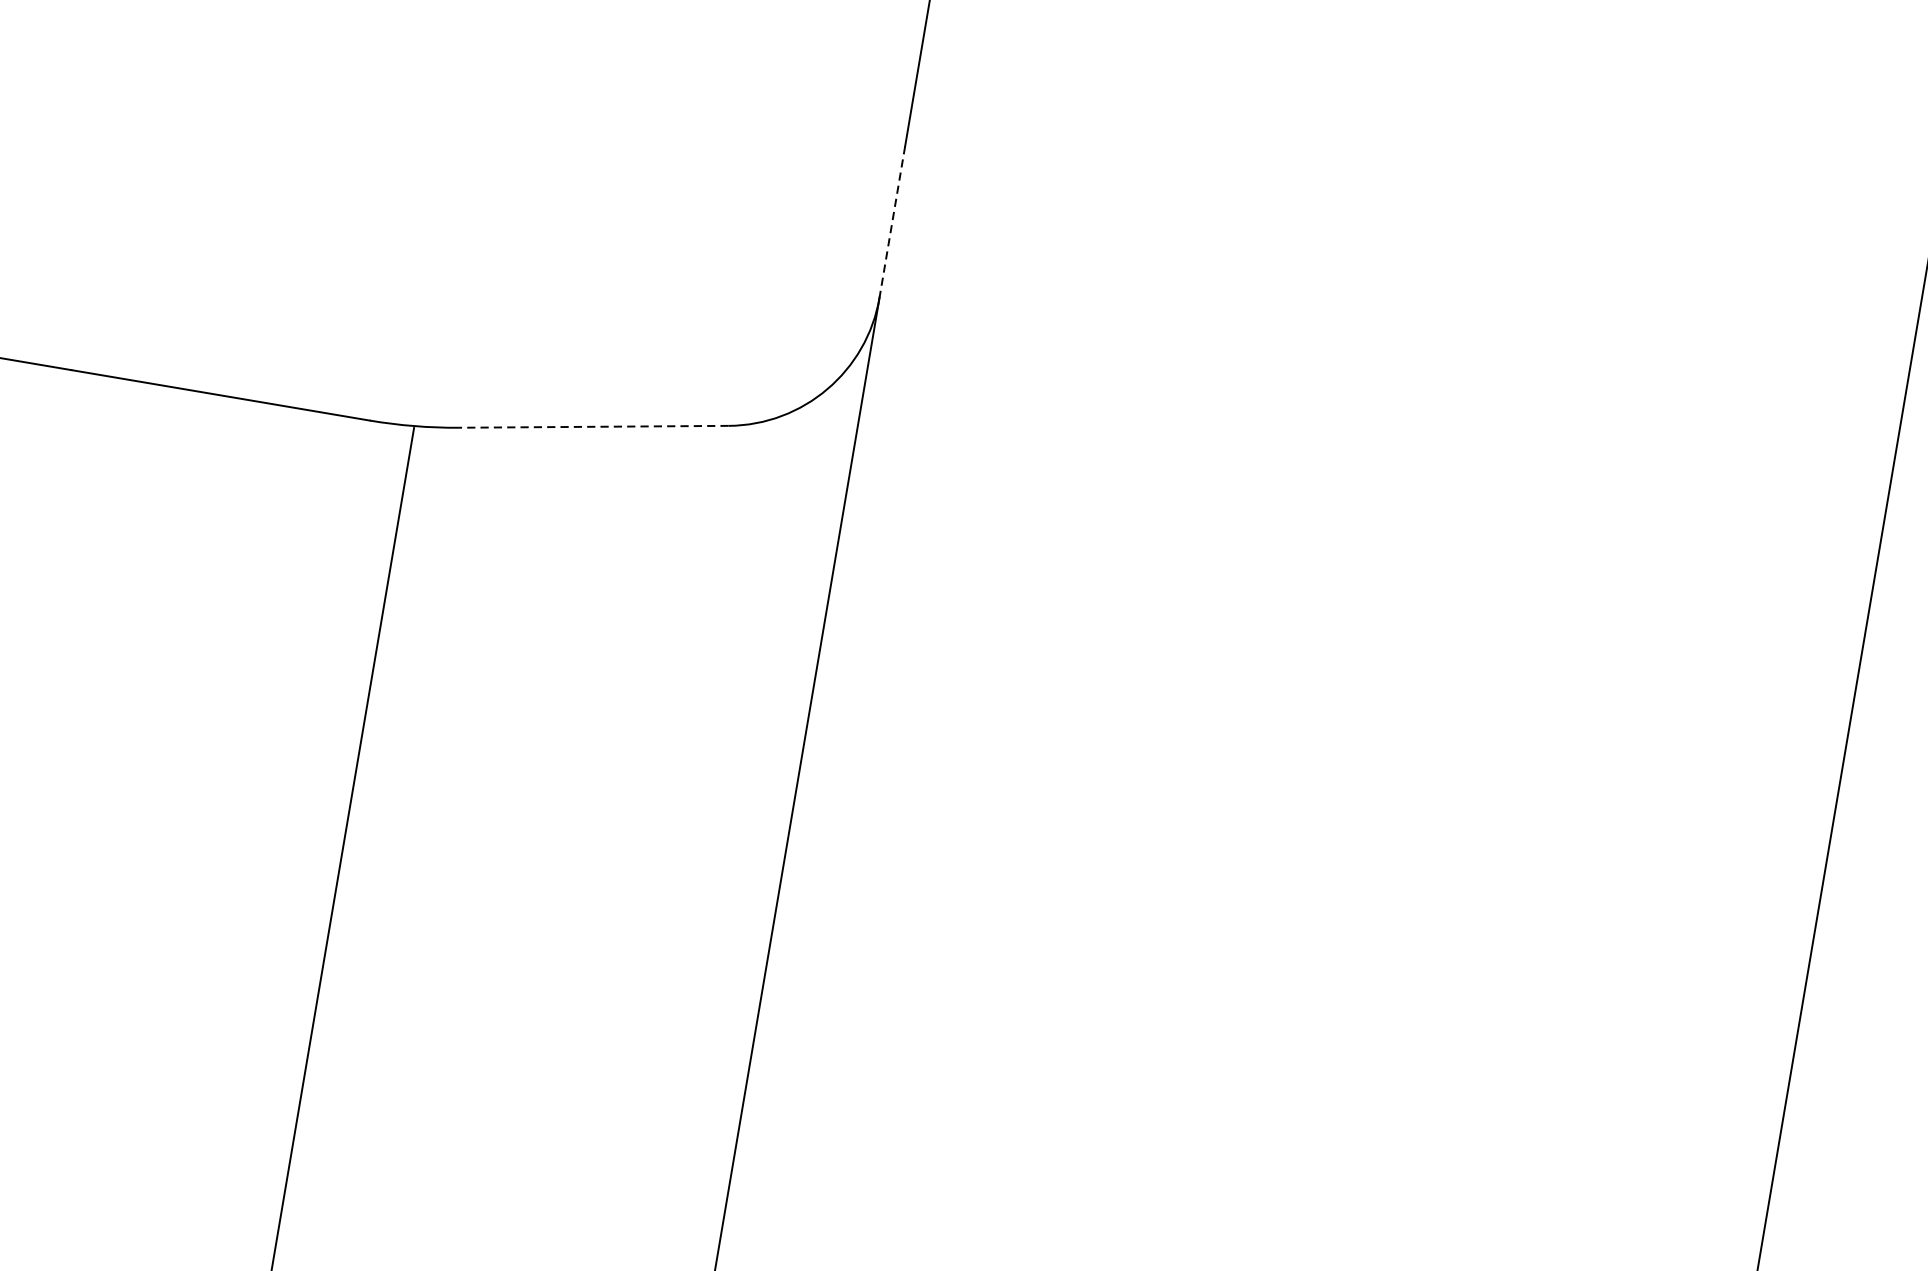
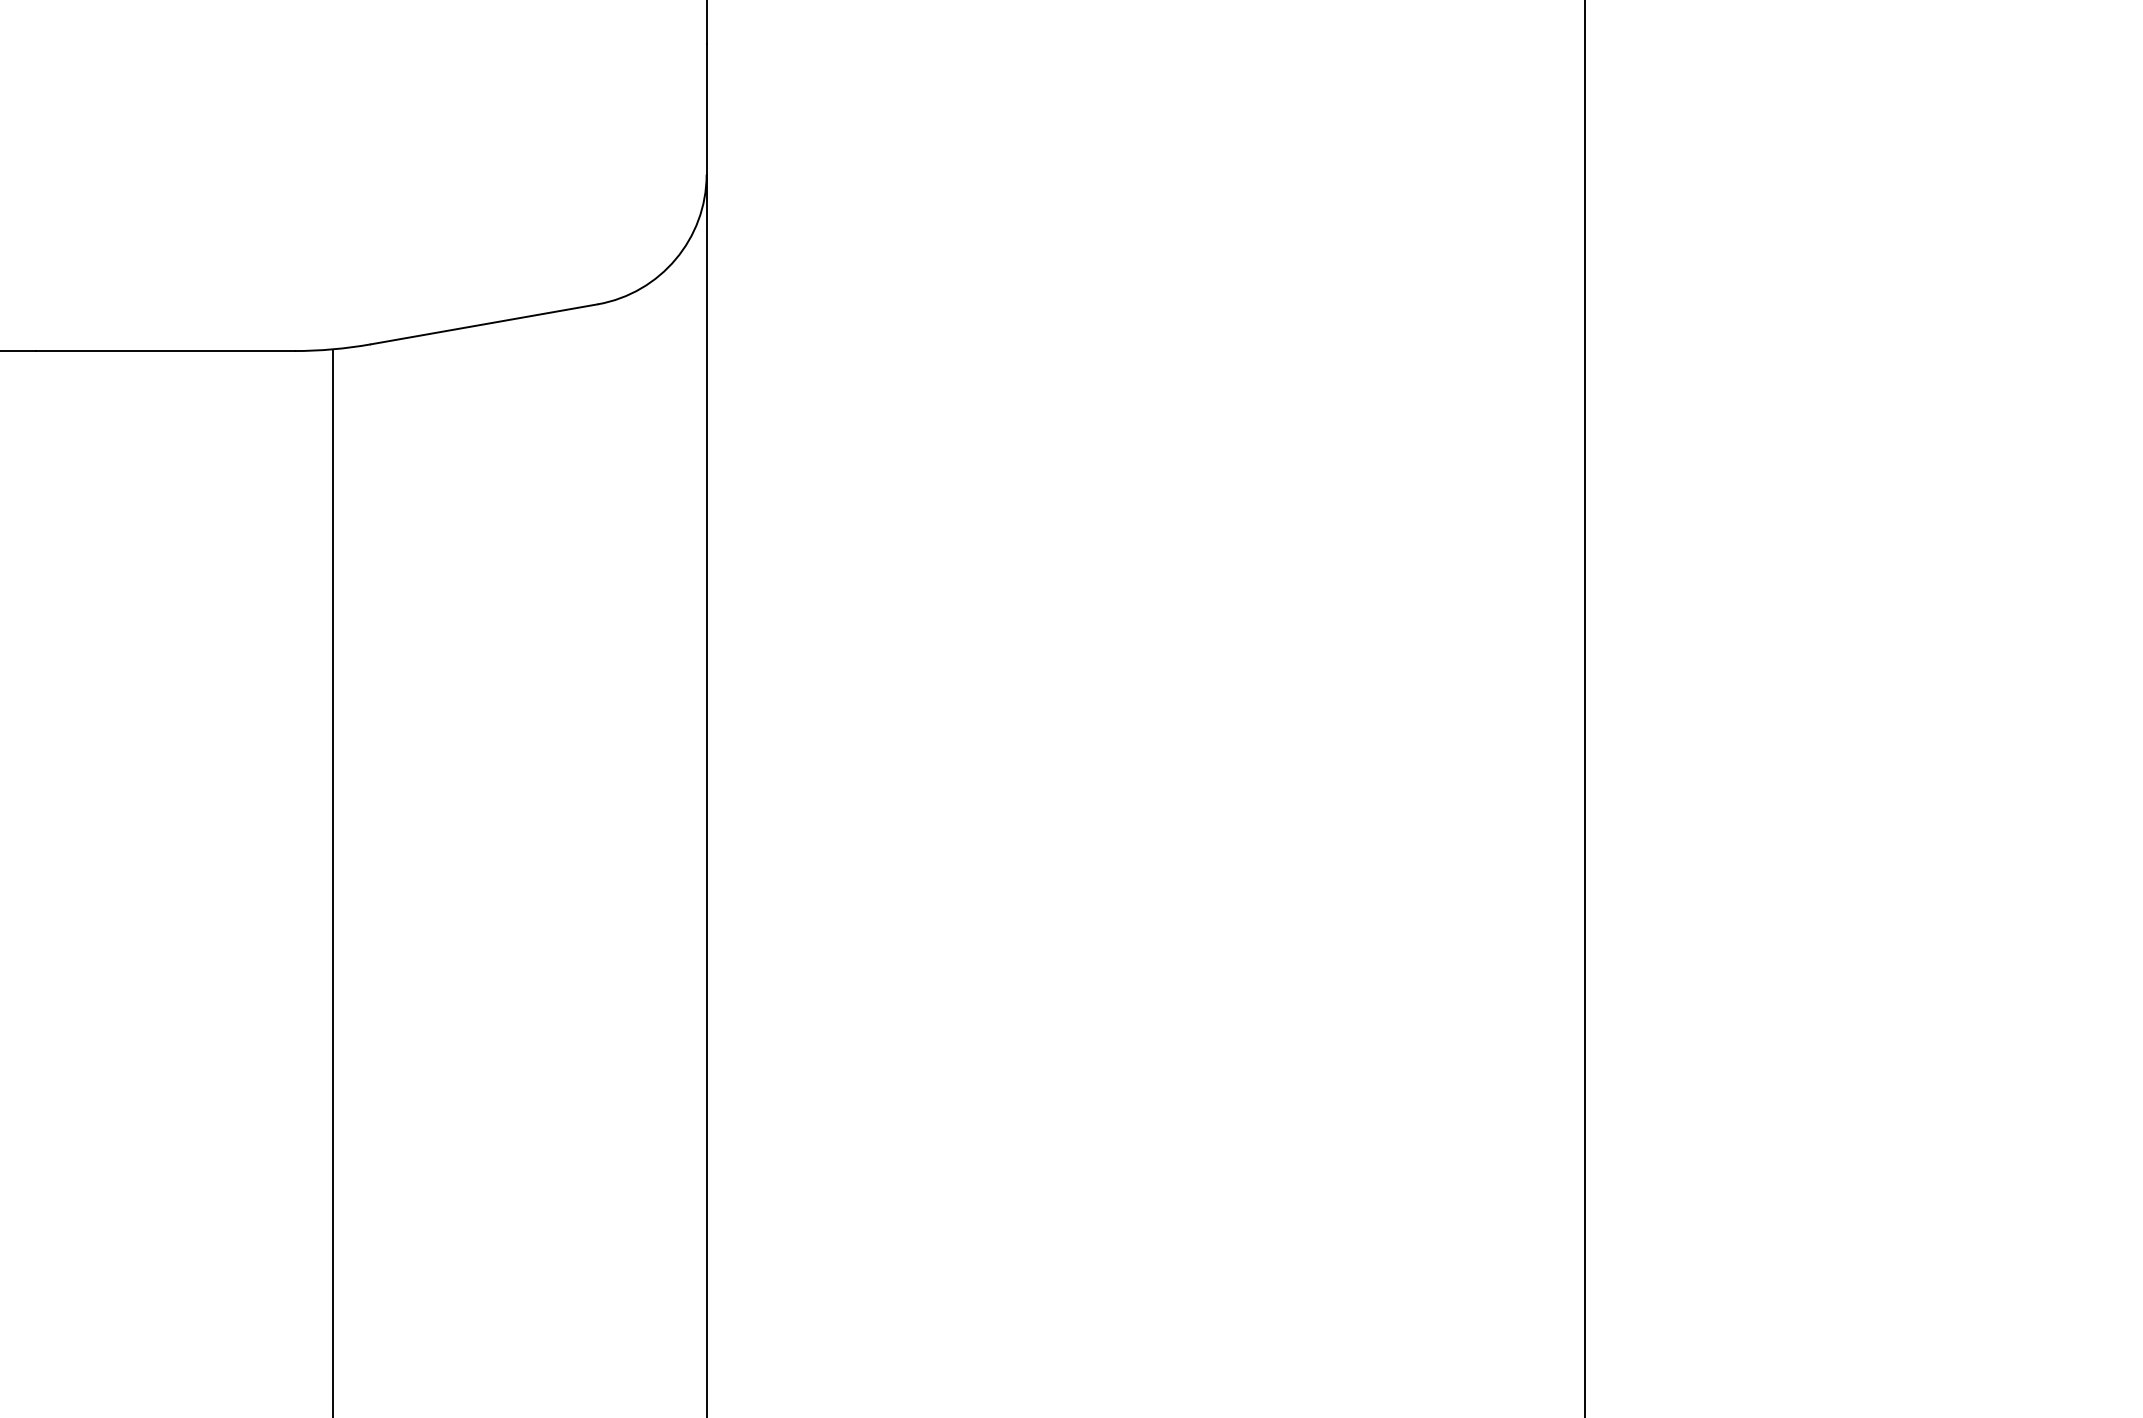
line: (892, 222) -> (706, 109), dashed -> solid
line: (592, 426) -> (483, 324), dashed -> solid

